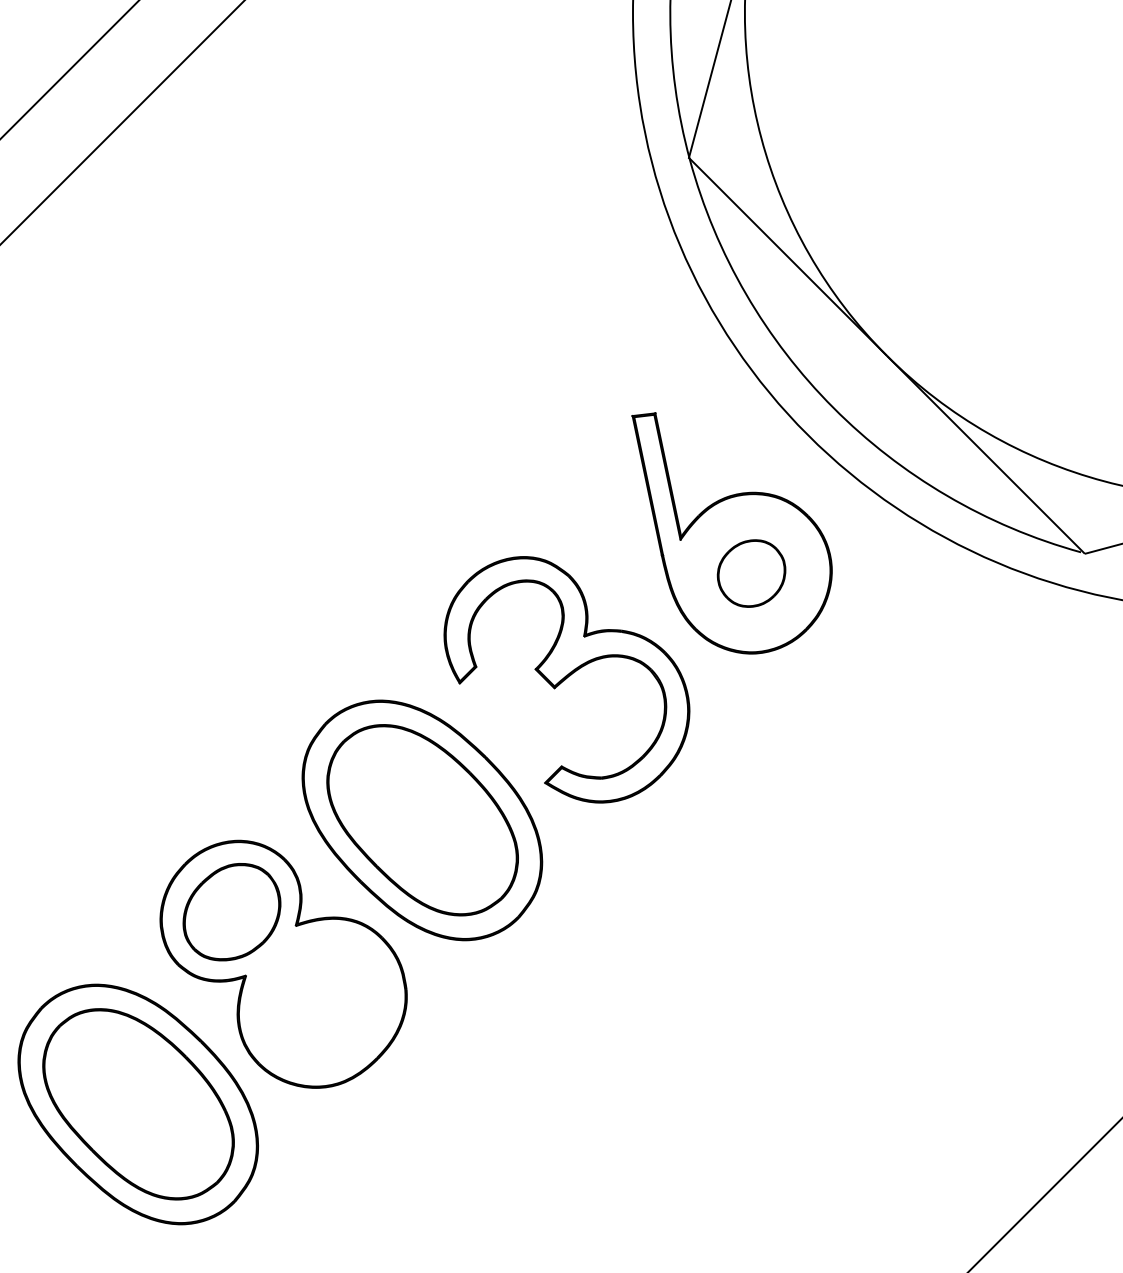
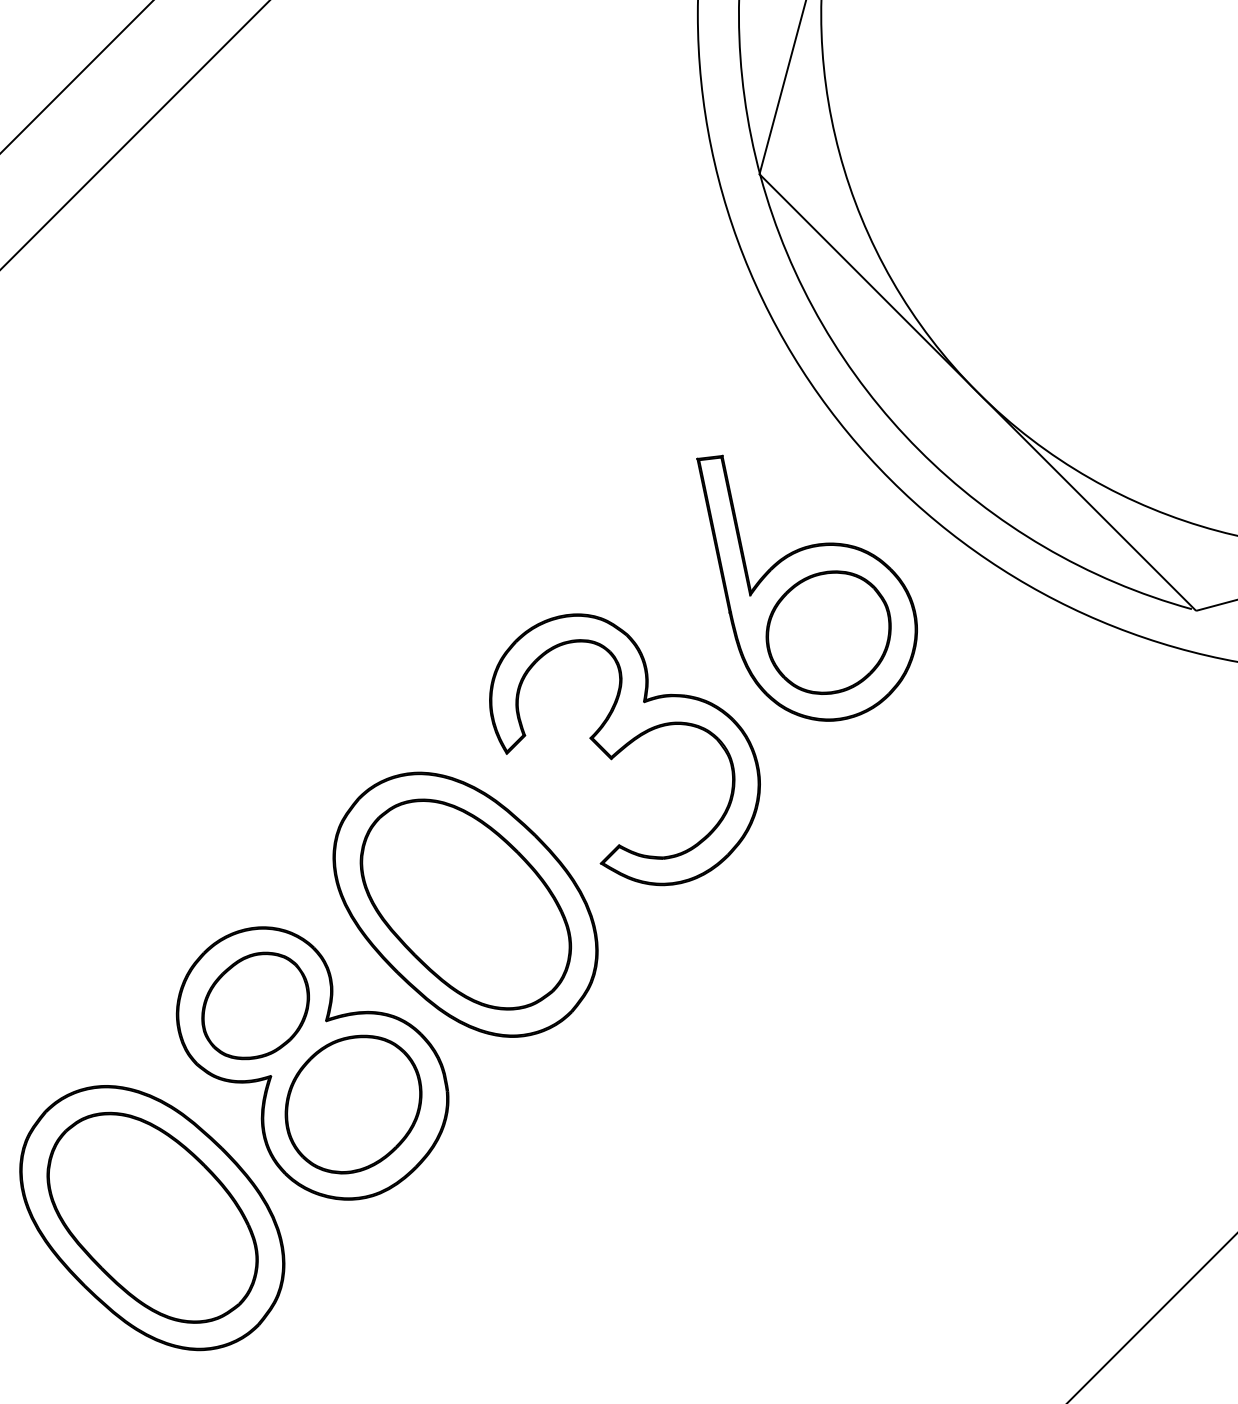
part: (751, 573) -> (828, 632), size x1.67
part: (320, 1001) -> (353, 1104), added

